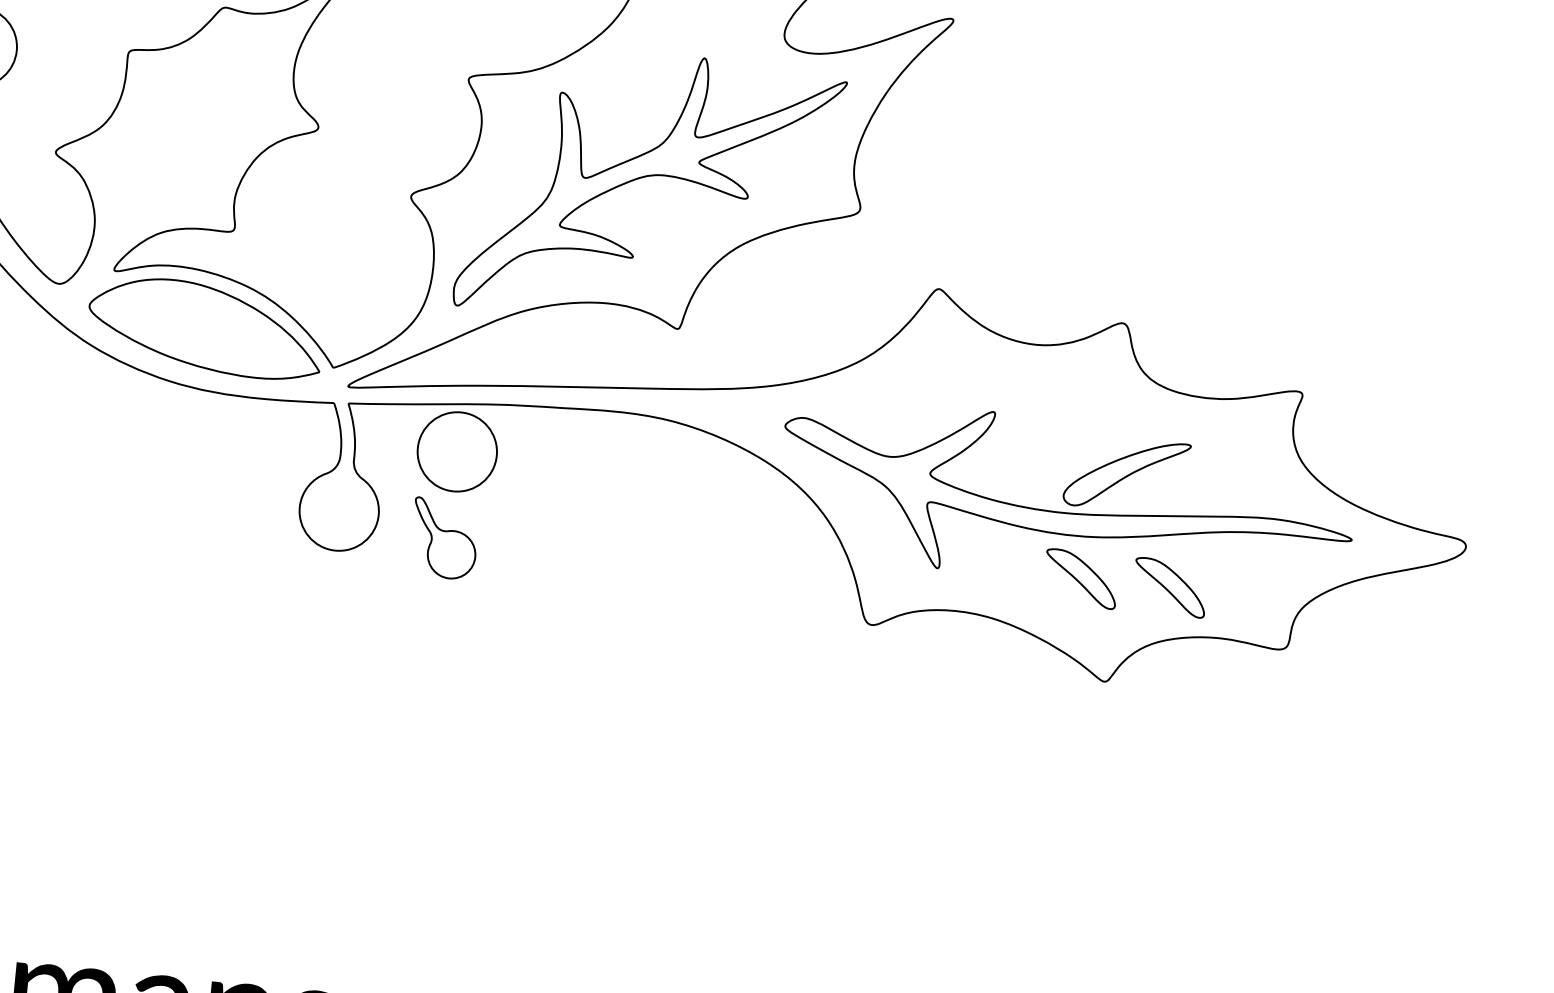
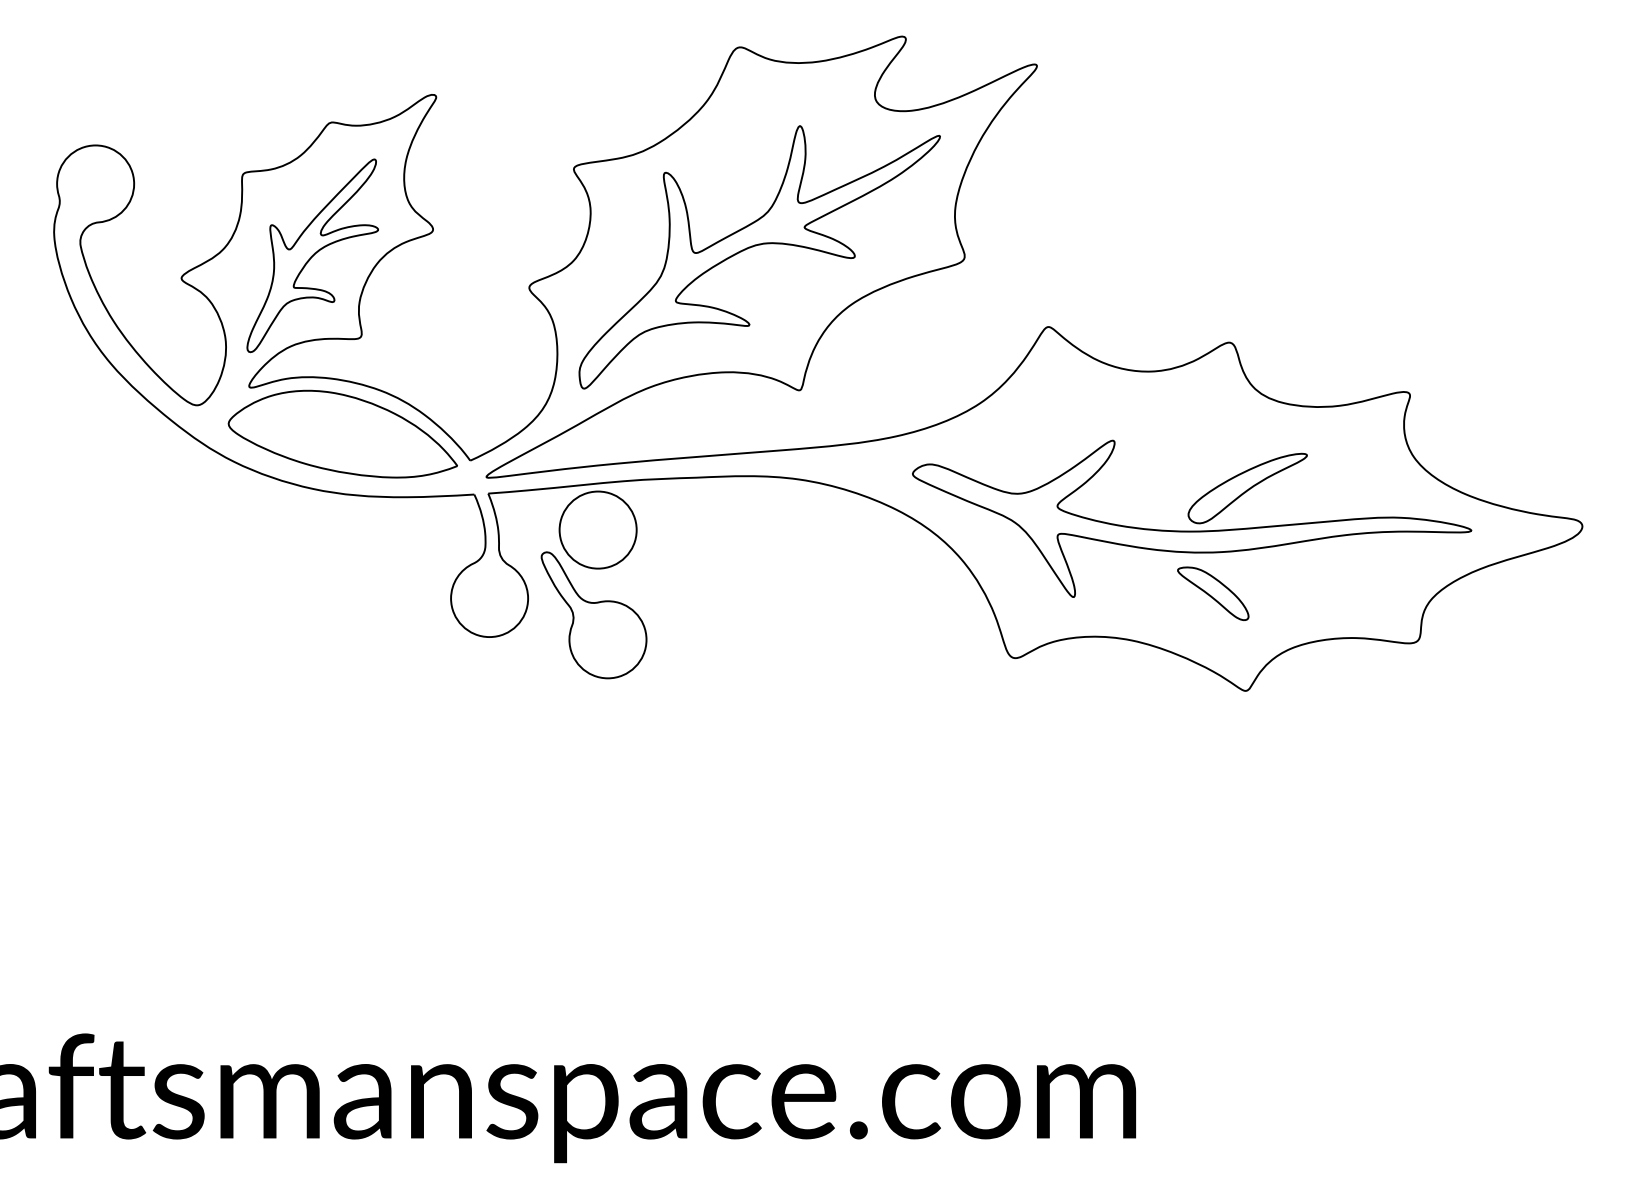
part: (192, 141) -> (312, 255), added
part: (443, 538) -> (593, 615), size x1.67
part: (1170, 587) -> (1300, 593), removed

